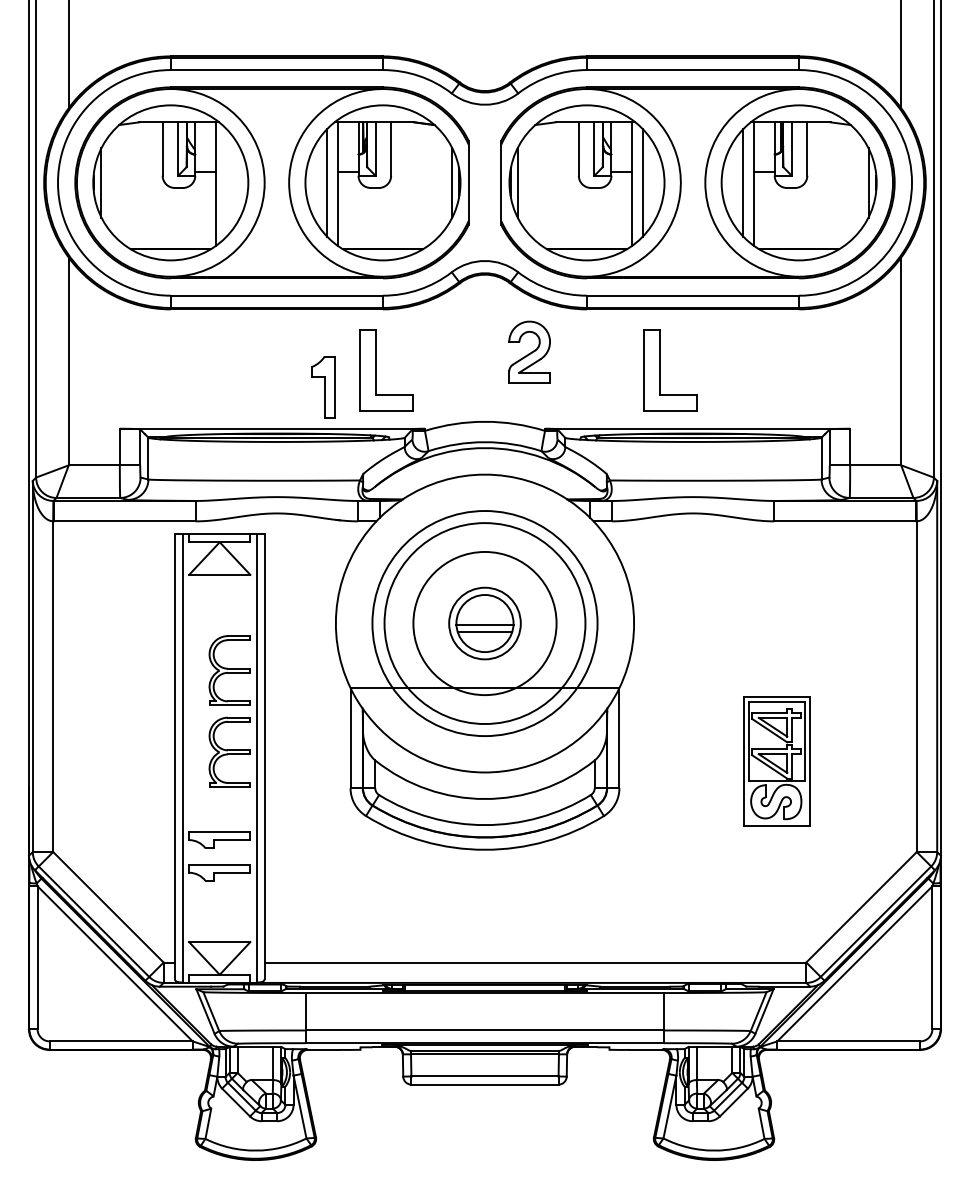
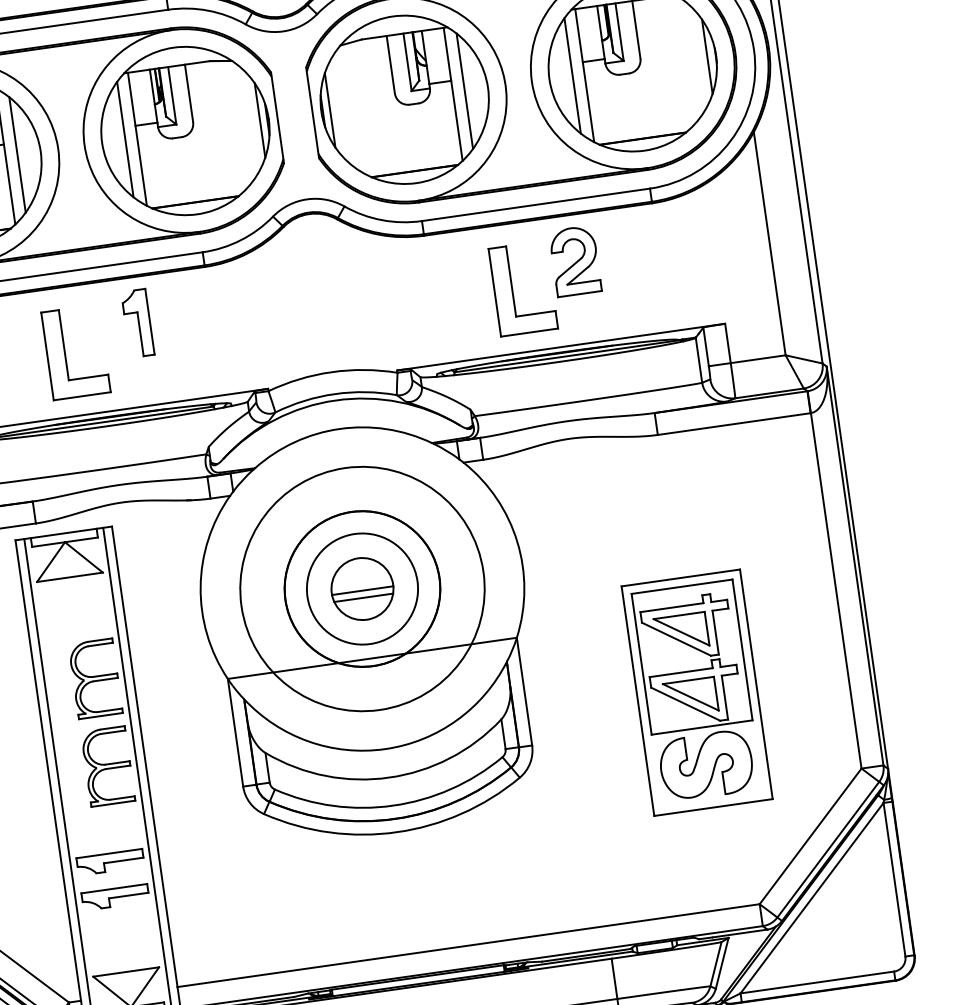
line: (226, 182) -> (17, 154), added
part: (529, 351) -> (575, 260), moved
part: (376, 370) -> (65, 353), moved
part: (323, 387) -> (137, 323), moved
circle: (484, 623) -> (361, 589), size x0.71
circle: (484, 623) -> (361, 589), size x1.43
part: (776, 761) -> (696, 692), size x1.67

